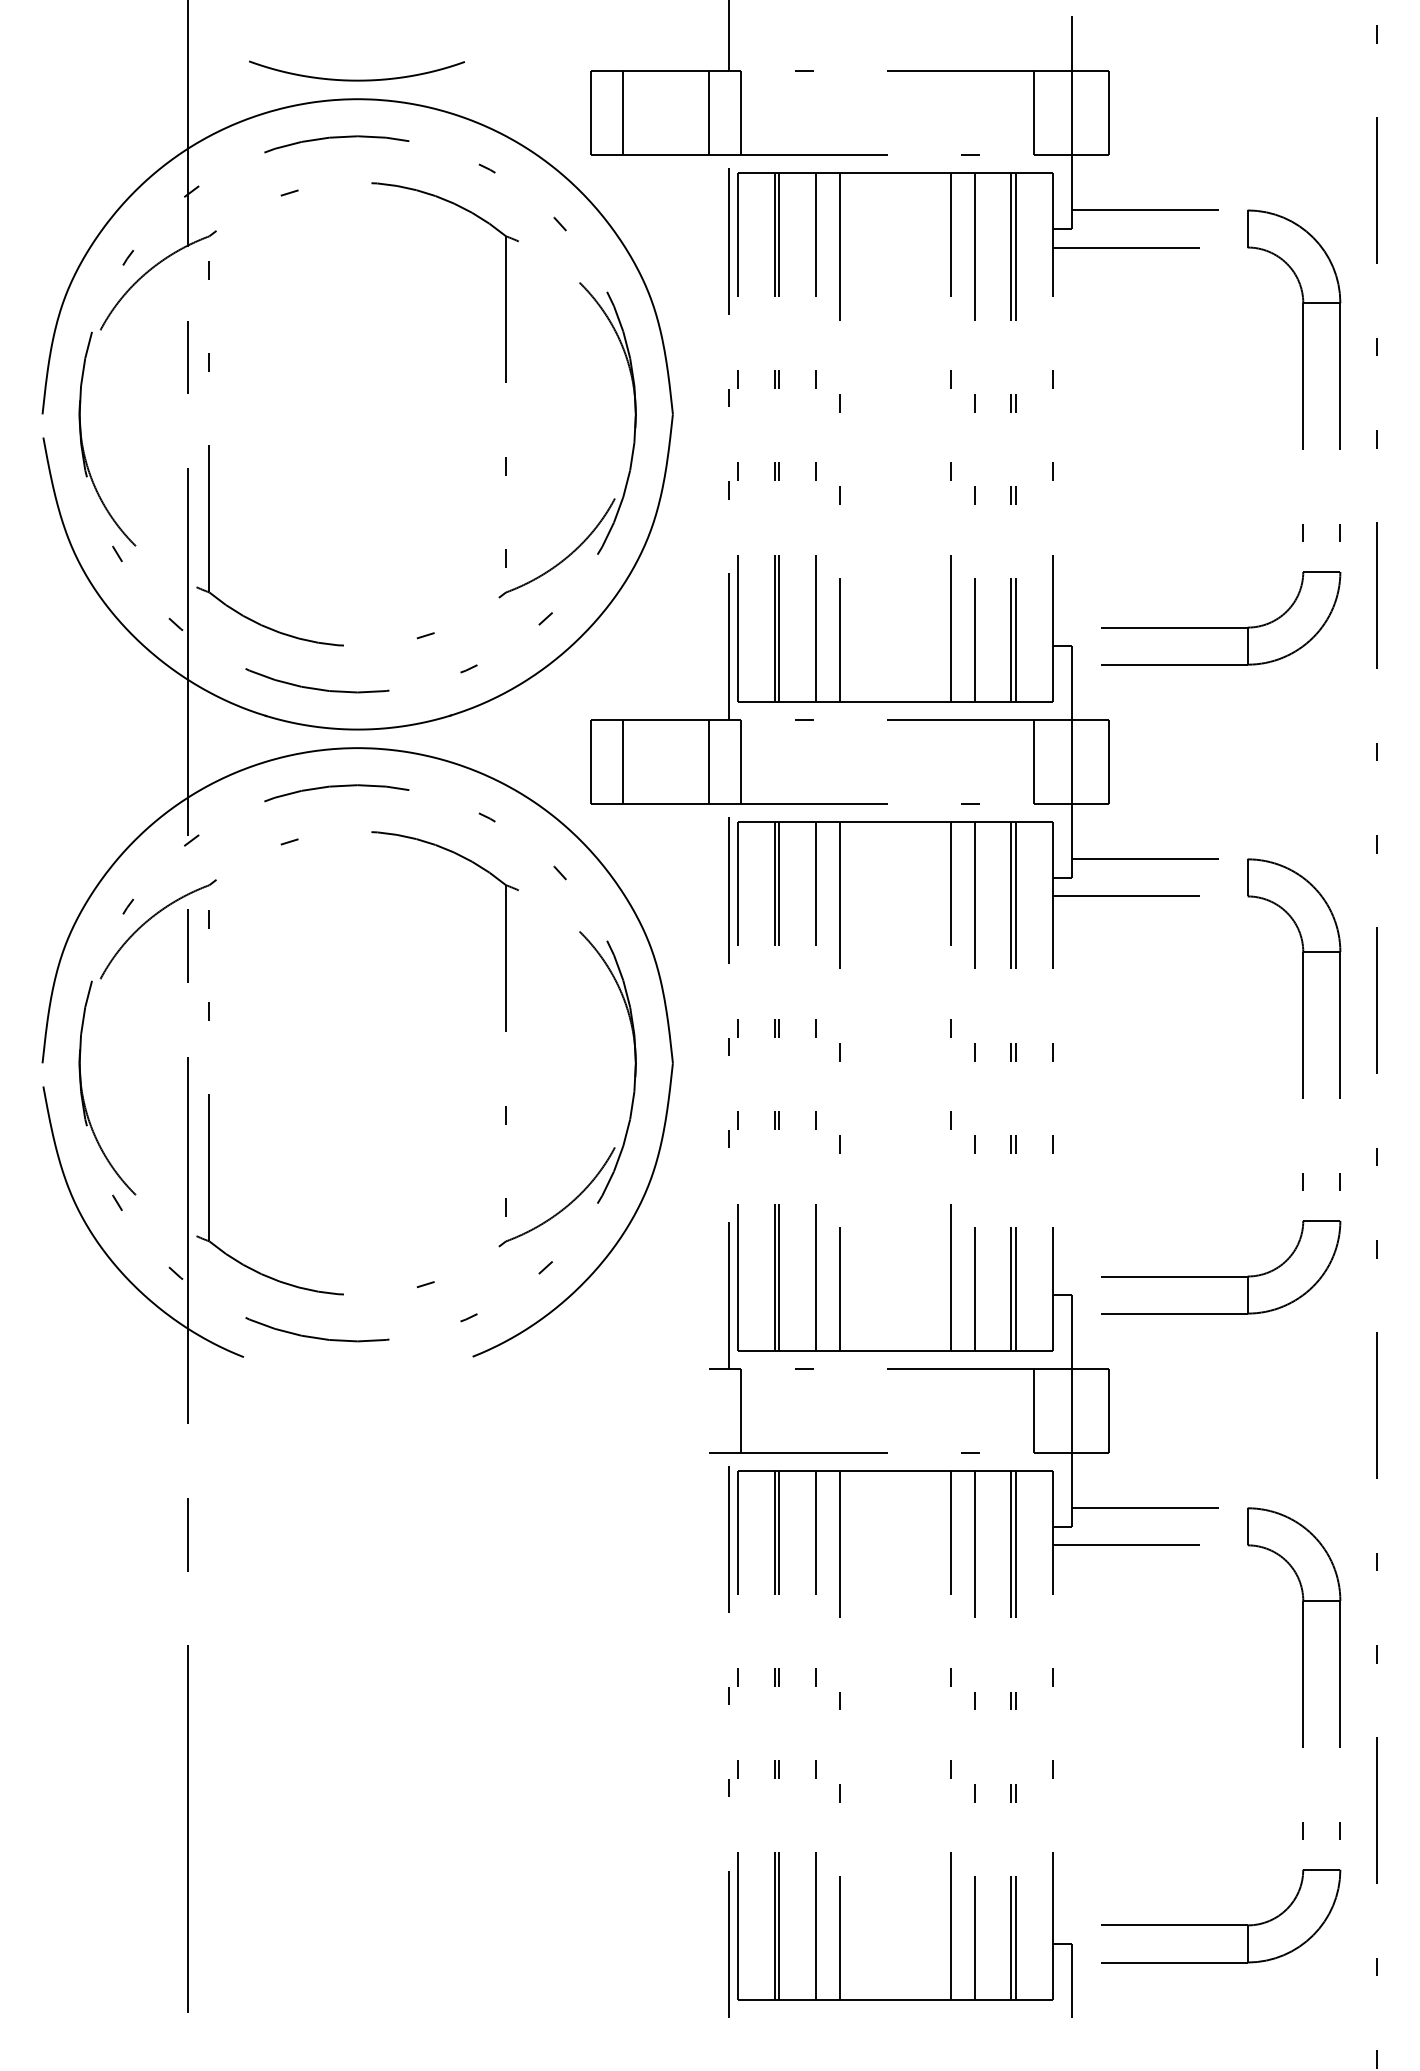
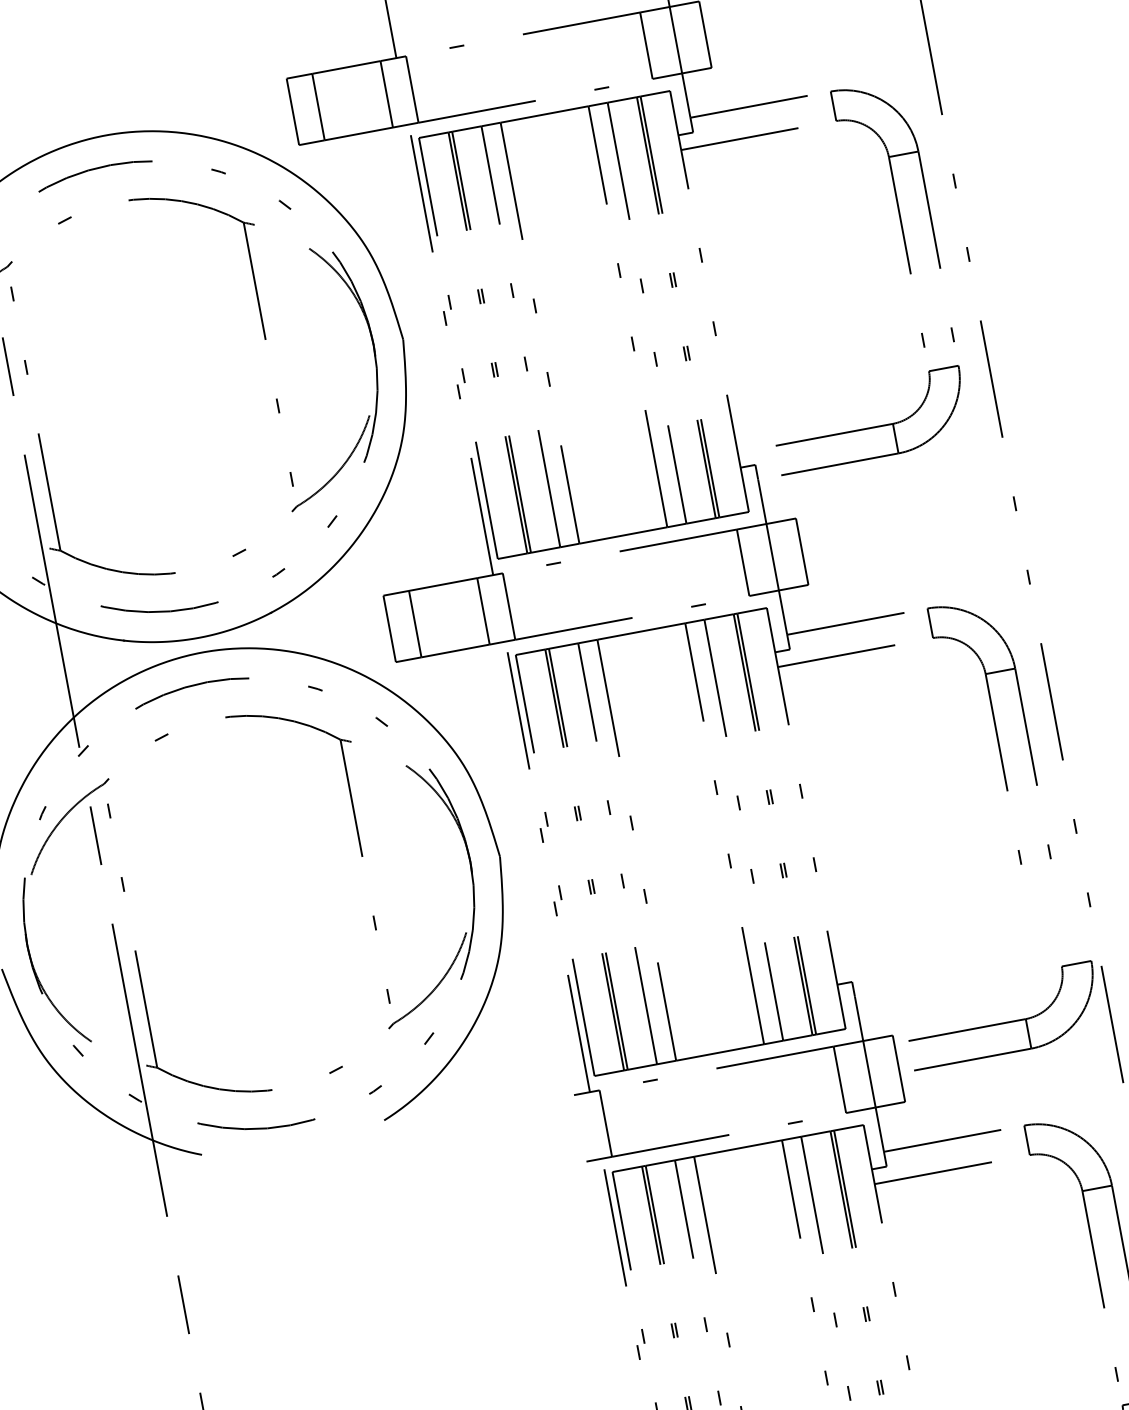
curve: (356, 79) -> (101, 120), removed
part: (1221, 1276) -> (1004, 1022), moved

